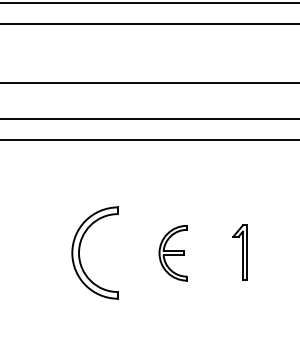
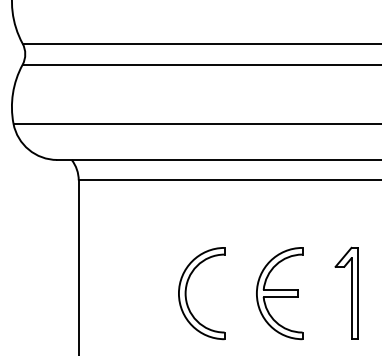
part: (239, 252) -> (346, 292), size x1.67
part: (172, 253) -> (279, 293), size x1.67

